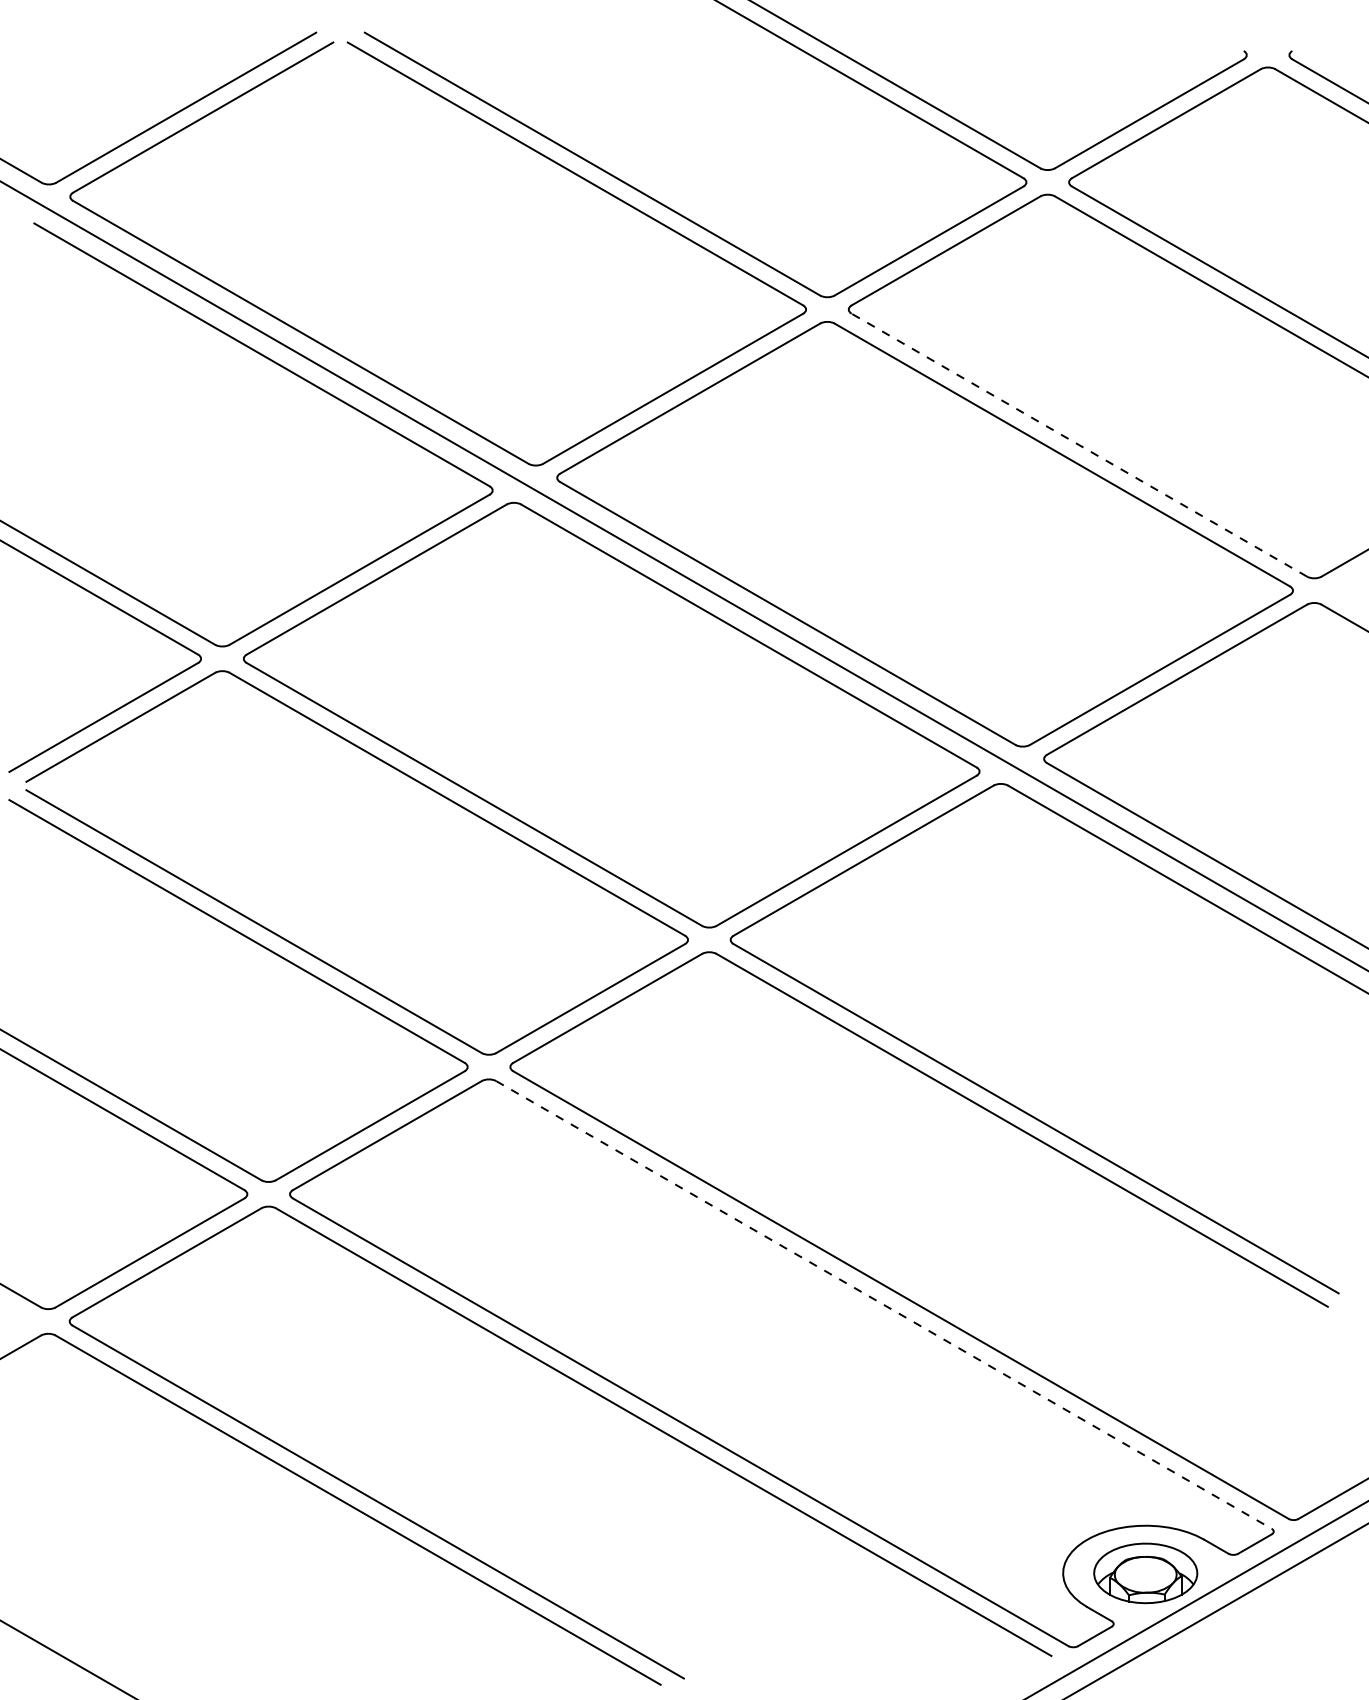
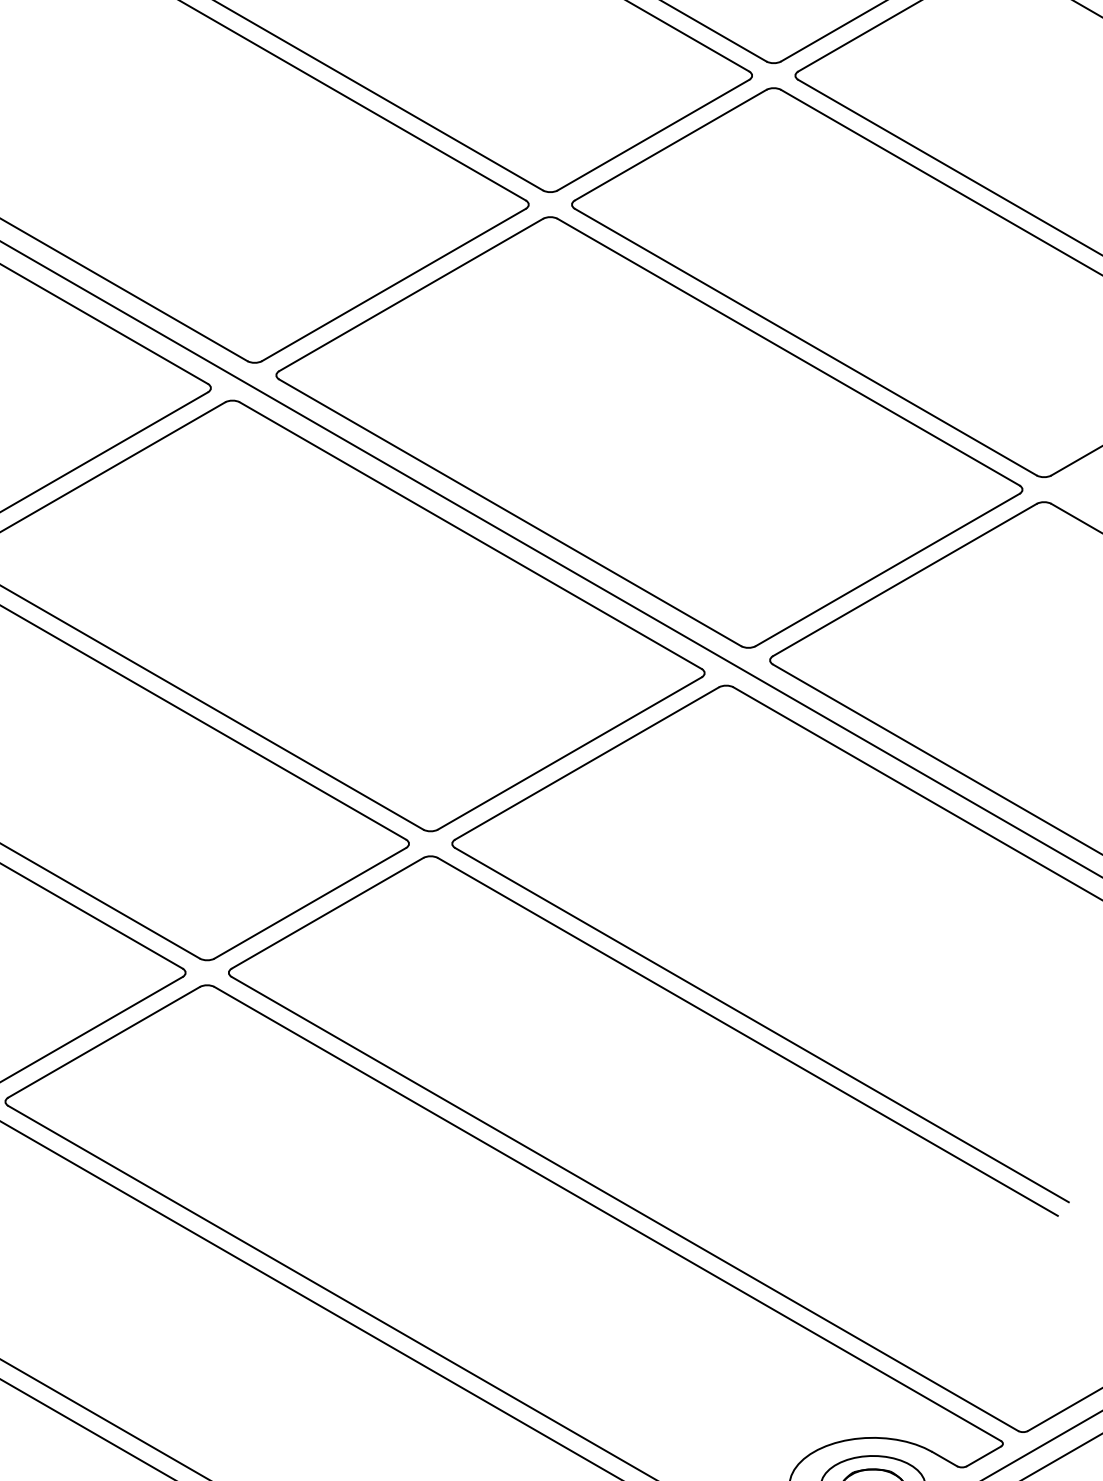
line: (1079, 445) -> (805, 342), dashed -> solid
line: (884, 1304) -> (608, 1213), dashed -> solid

